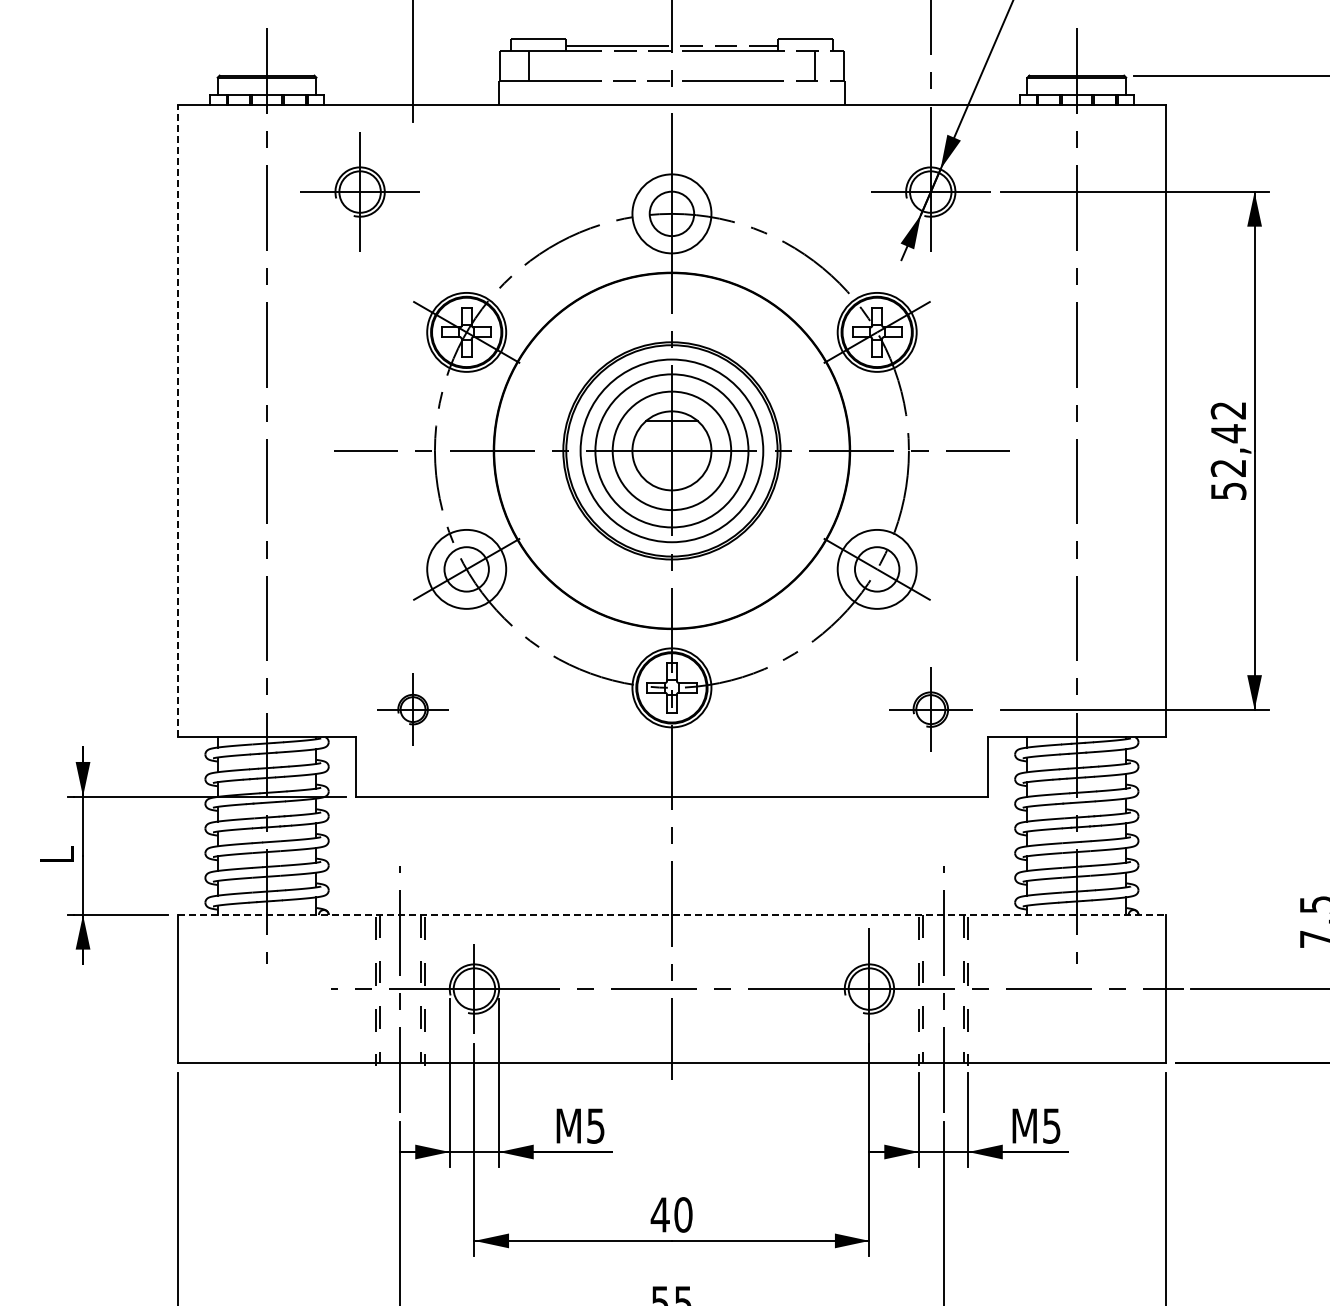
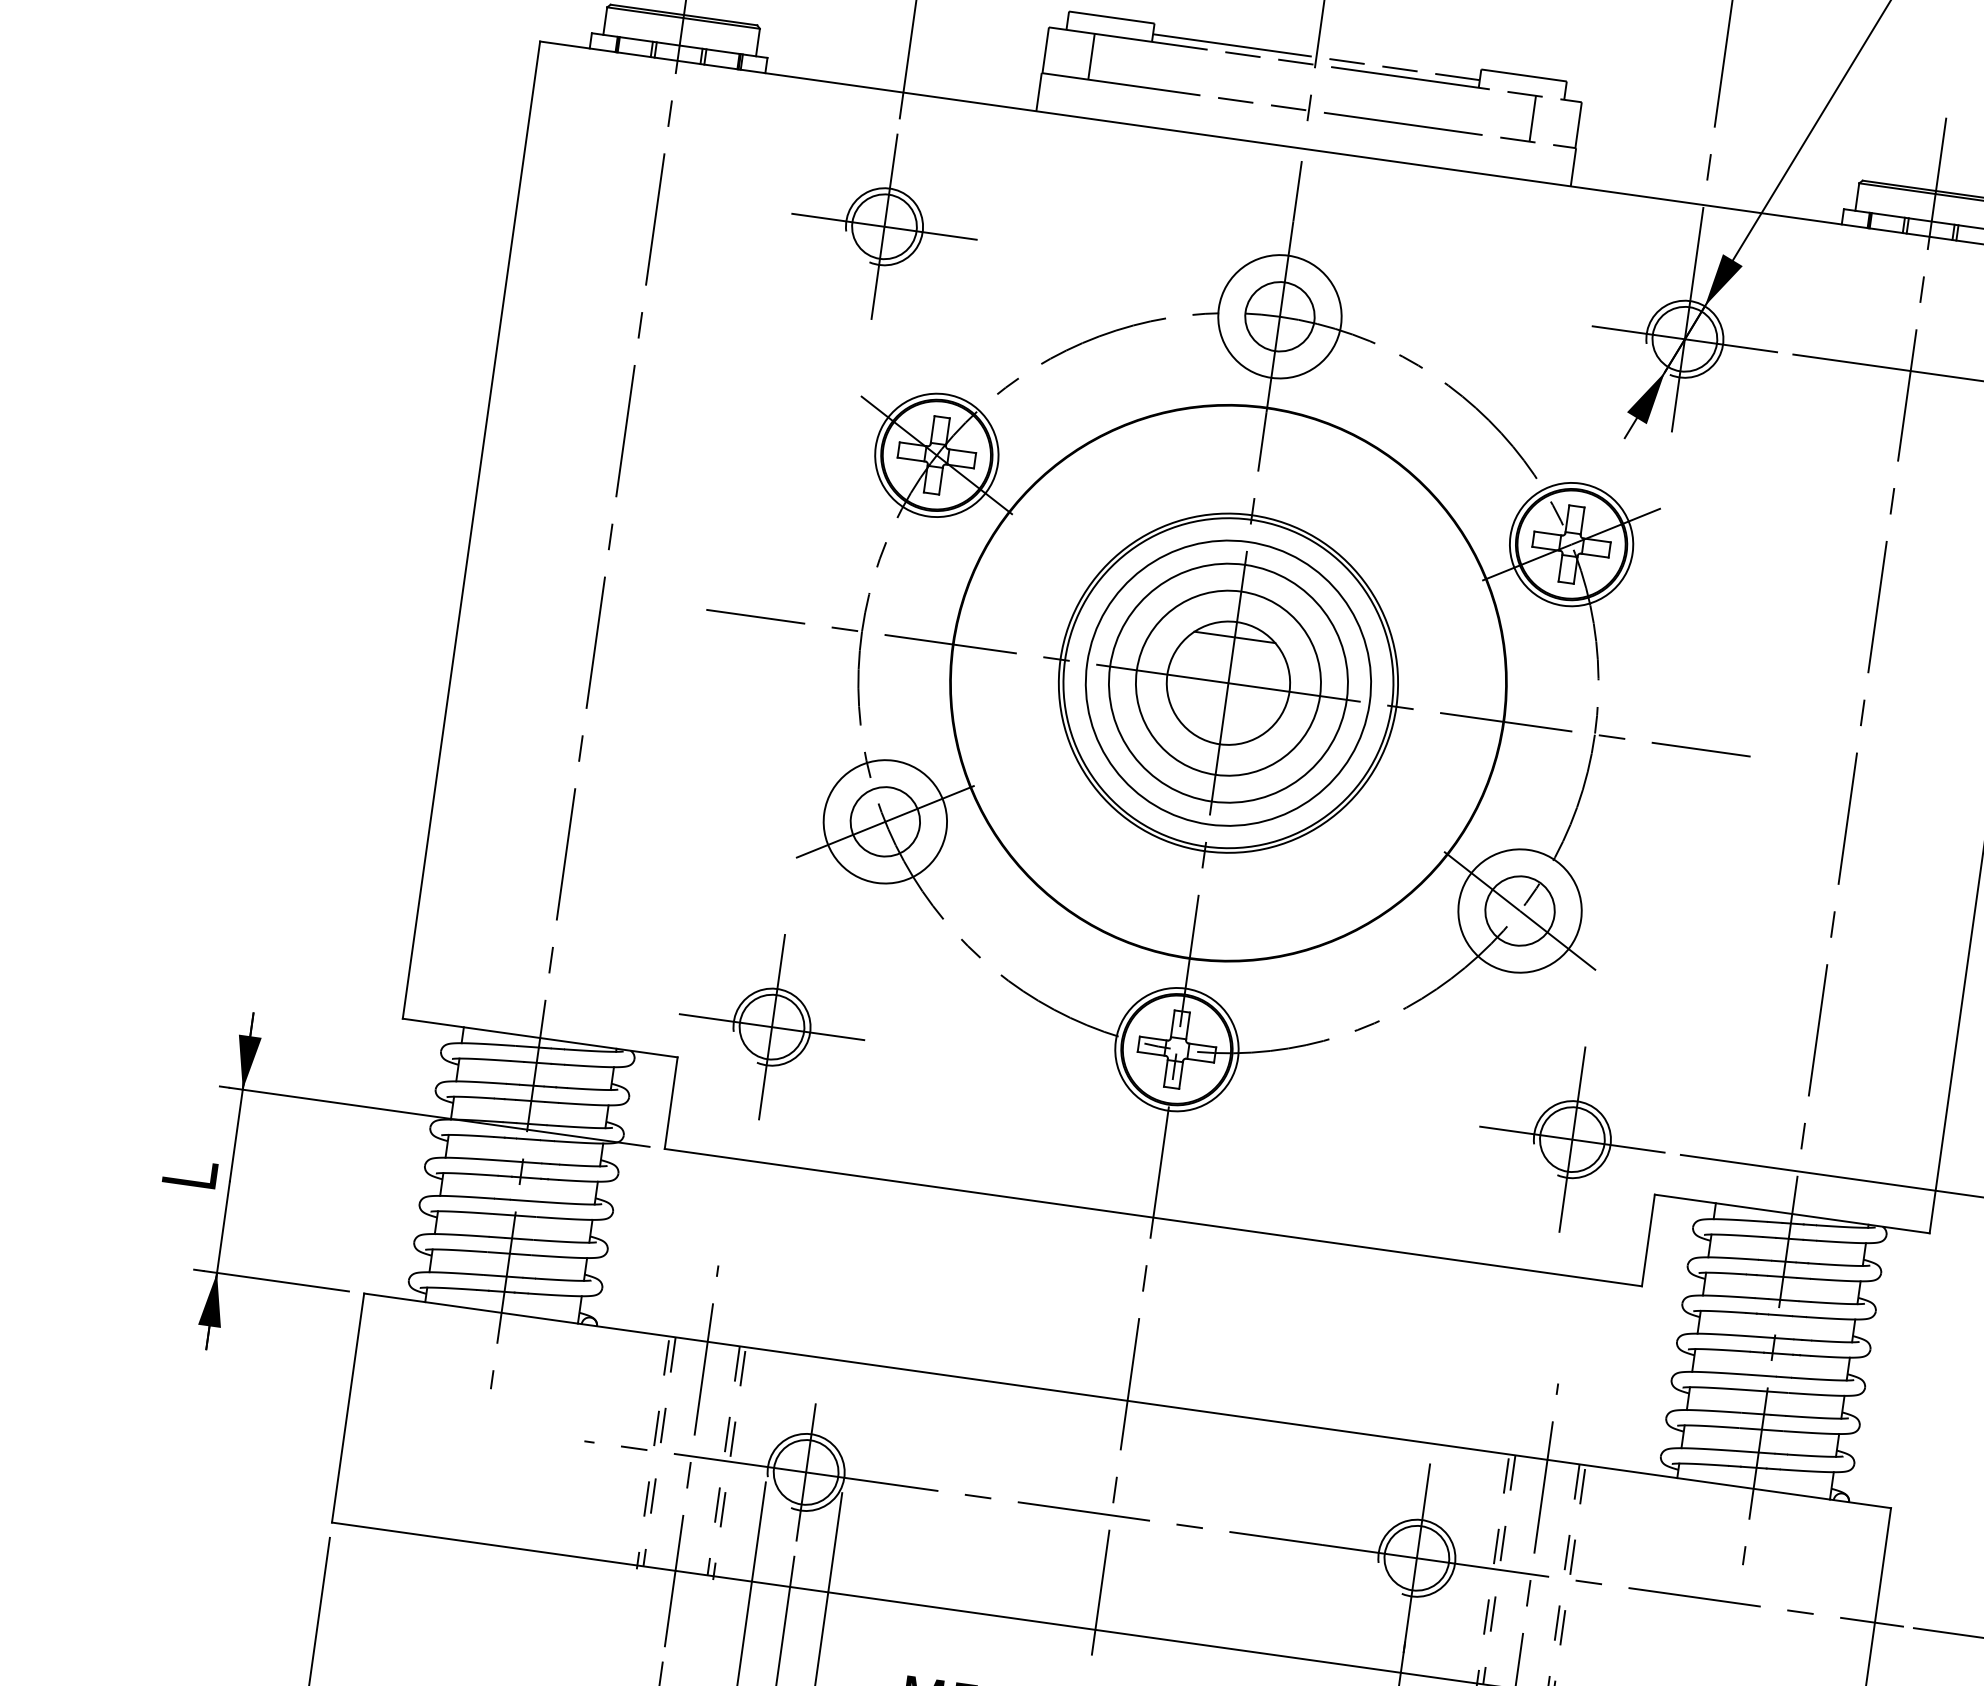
part: (359, 191) -> (883, 225), moved
line: (178, 421) -> (471, 530), dashed -> solid
part: (412, 709) -> (771, 1026), size x1.67
part: (930, 709) -> (1572, 1139), size x1.43
line: (671, 915) -> (1126, 1401), dashed -> solid

